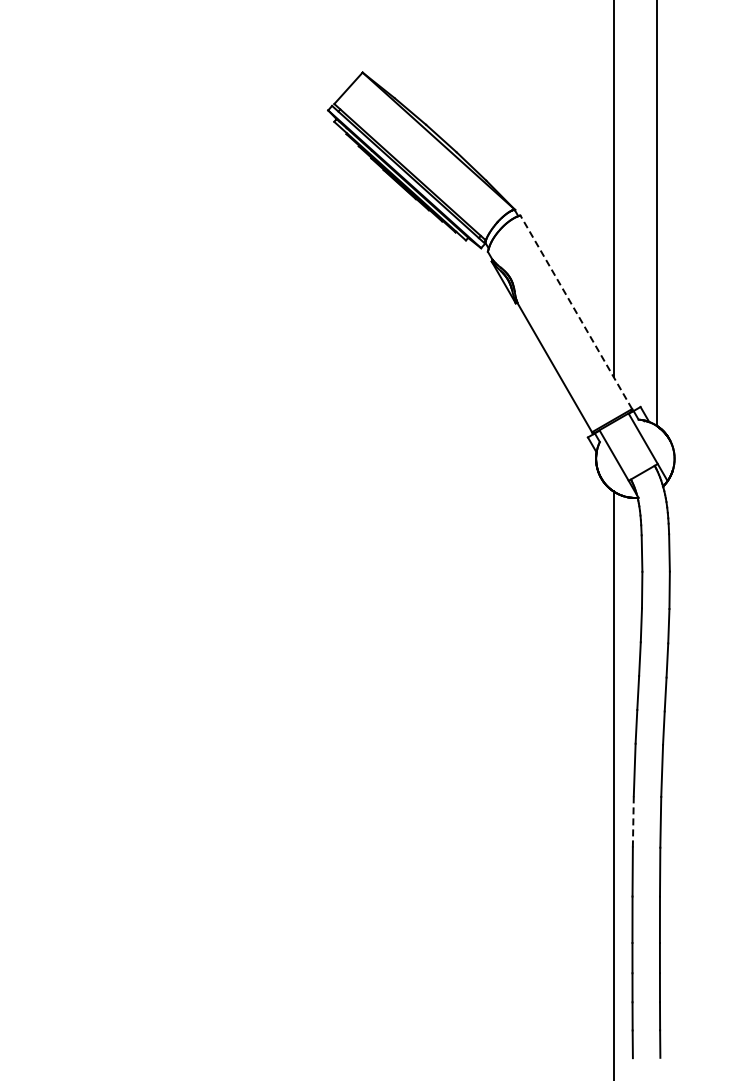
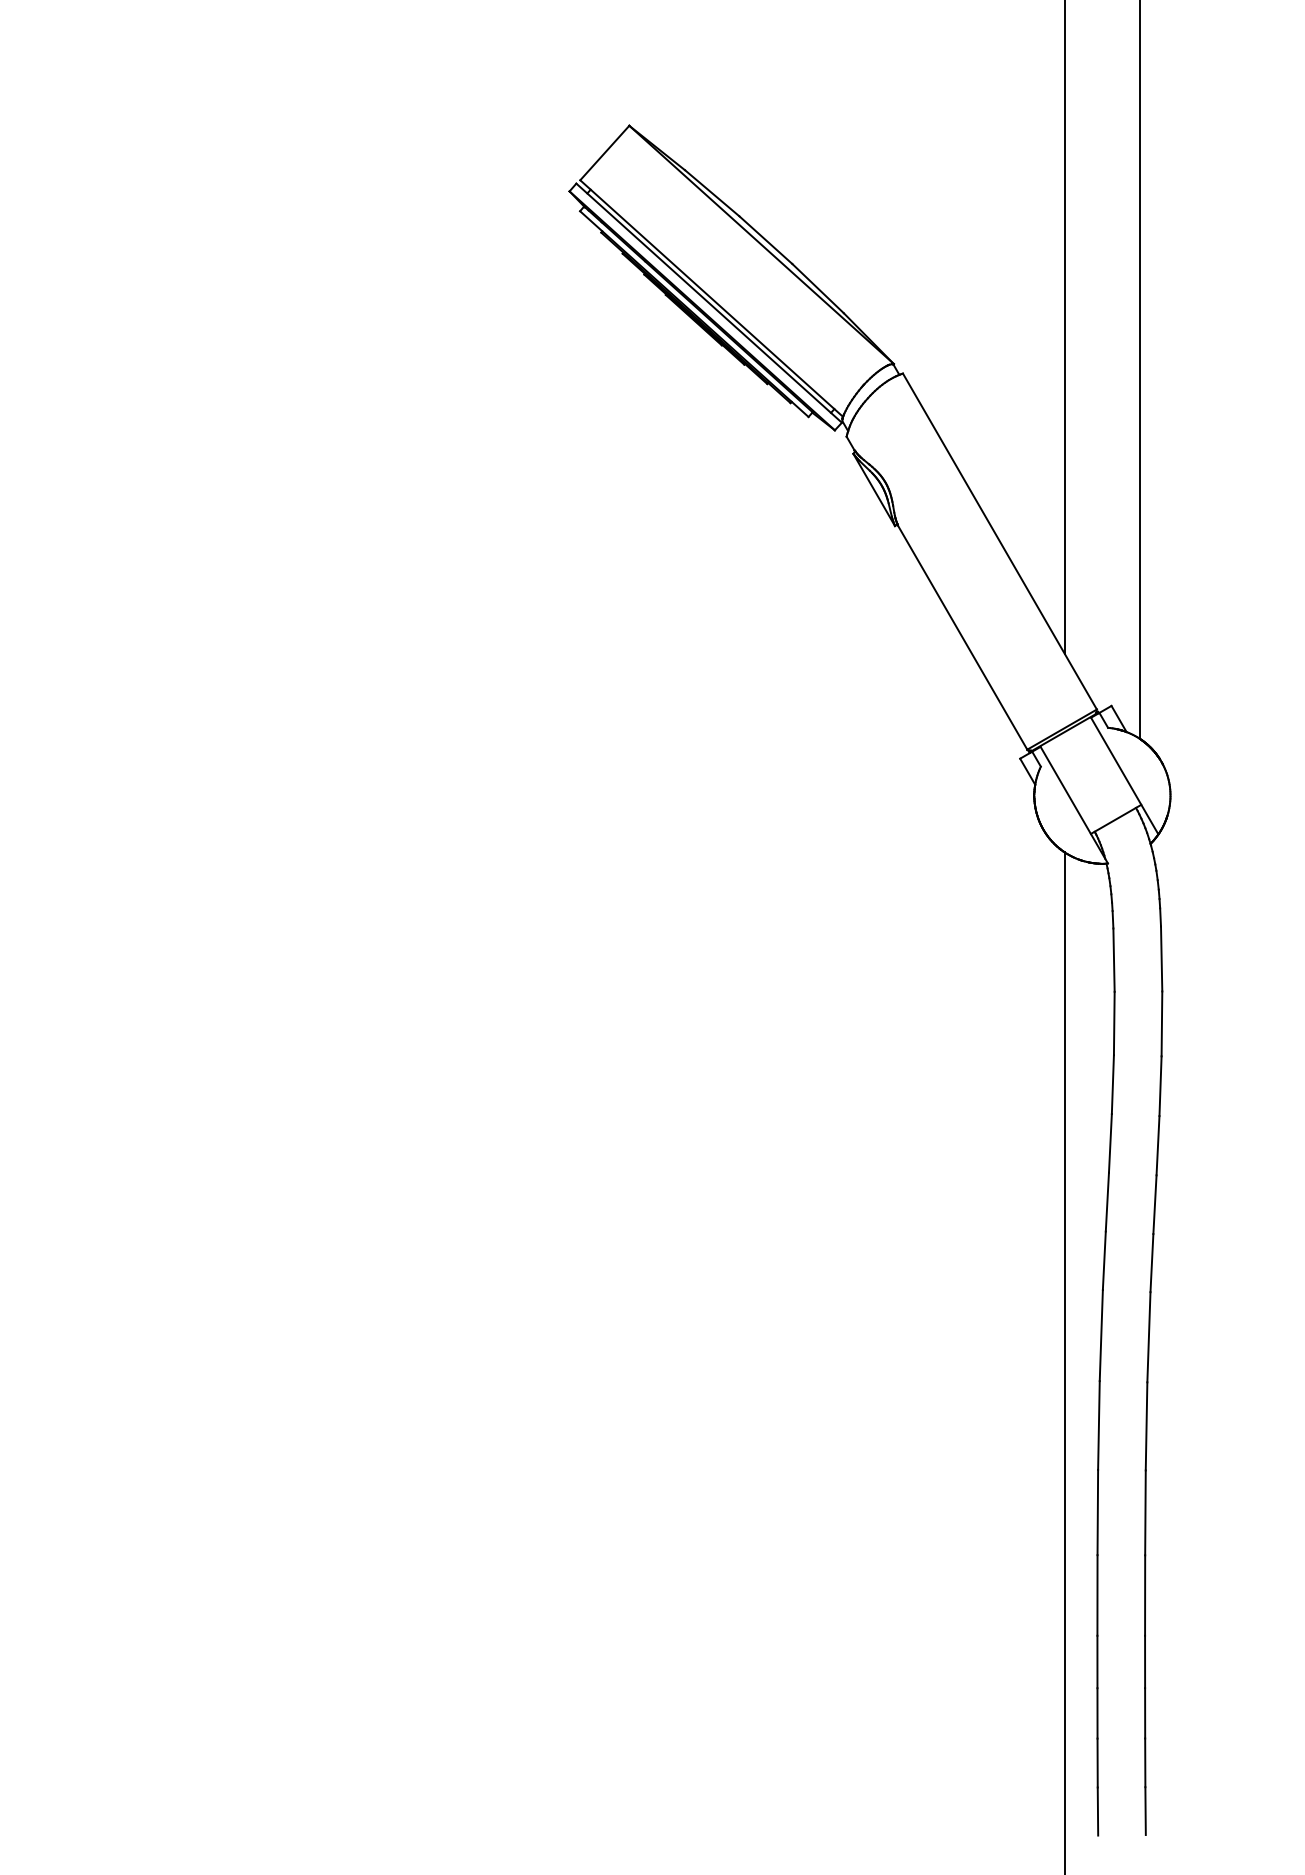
line: (576, 312) -> (1000, 541), dashed -> solid
line: (633, 821) -> (1099, 1424), dashed -> solid

